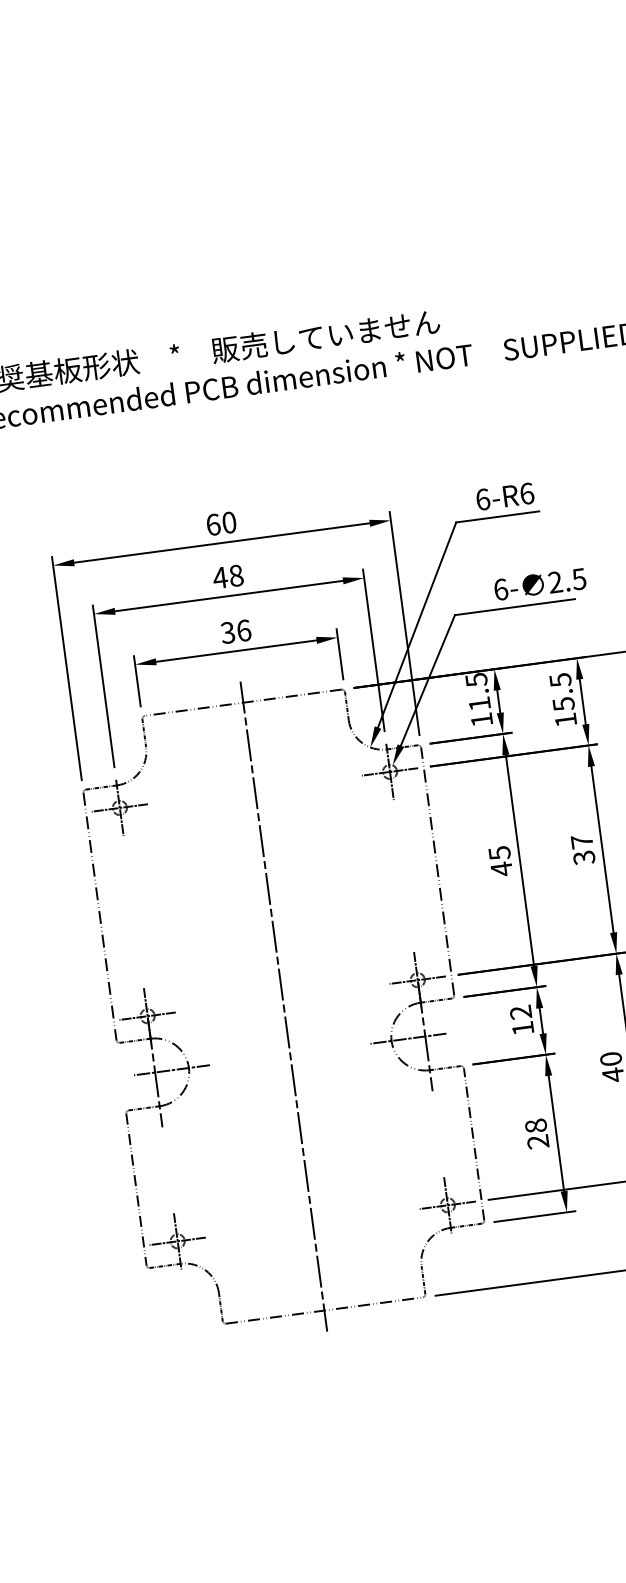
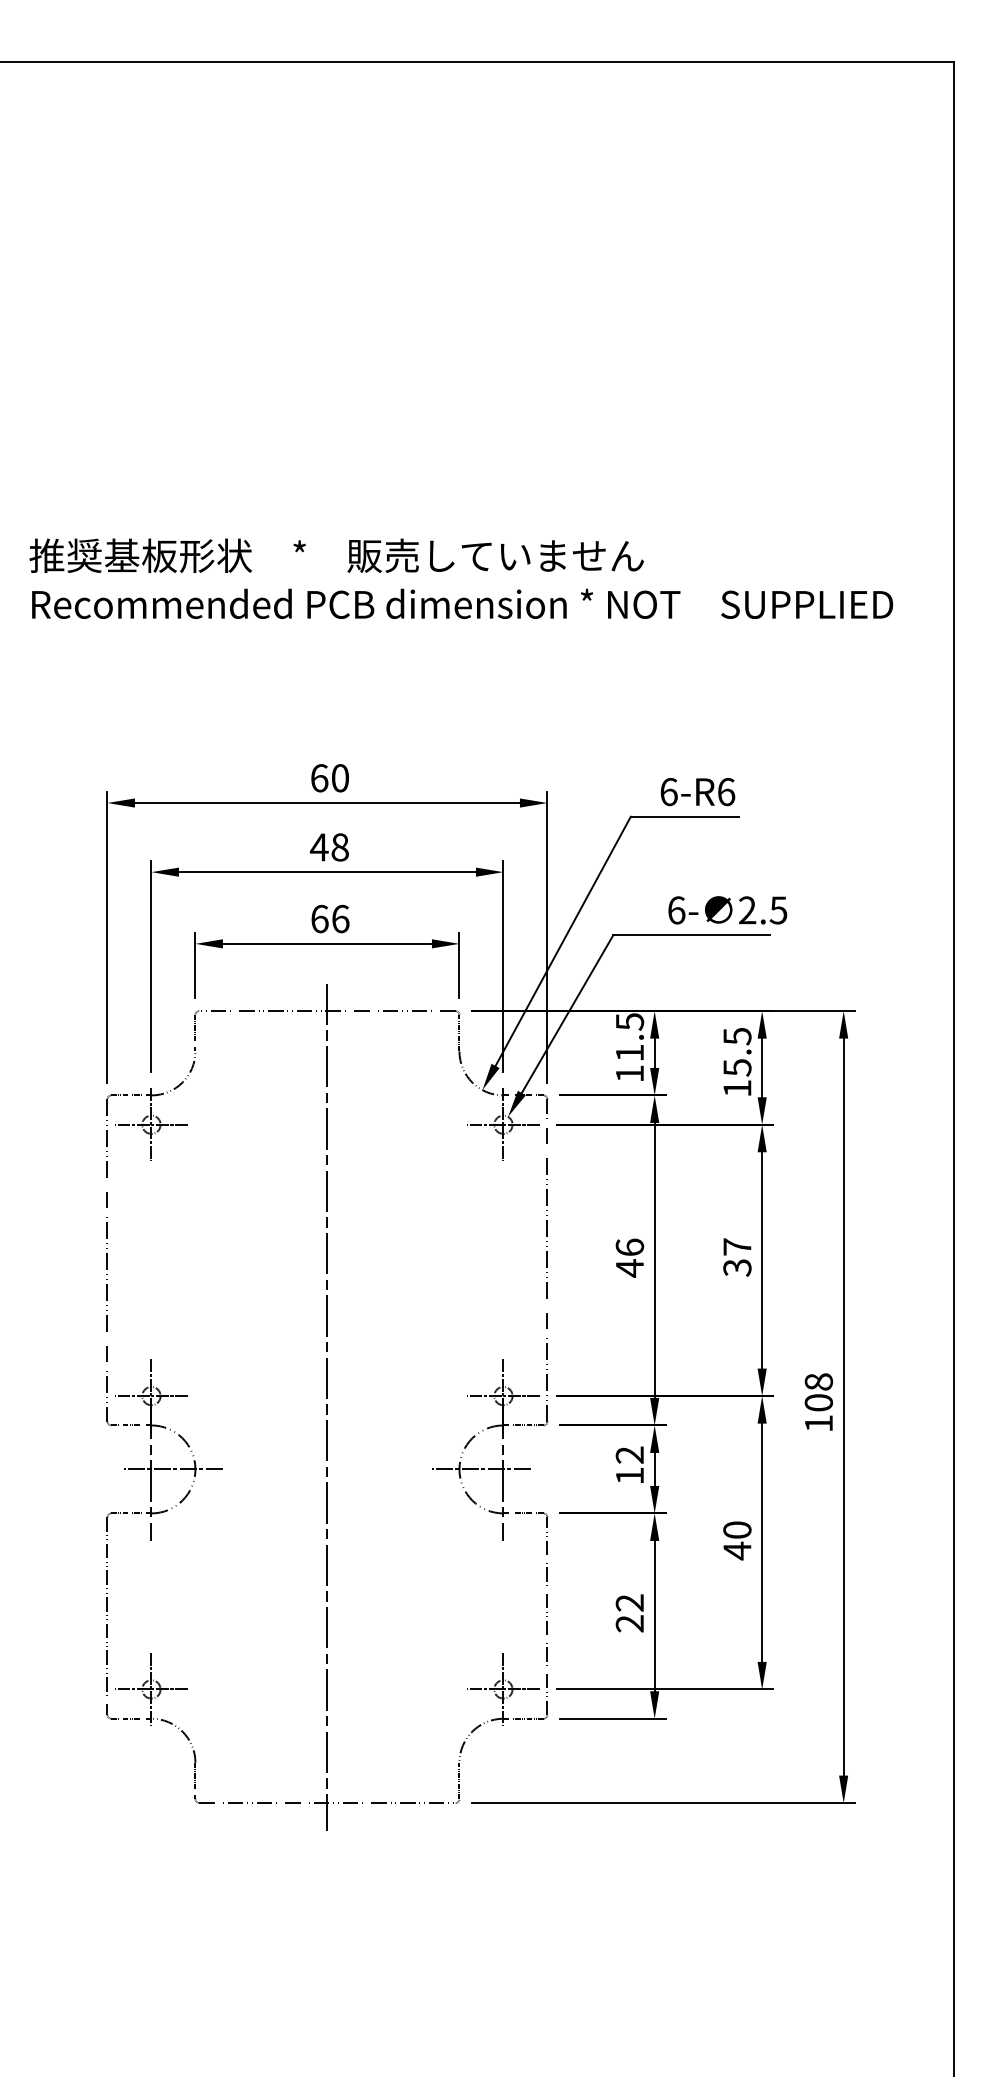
text: (227, 632) -> (319, 918), 36 -> 66
text: (499, 853) -> (629, 1247), 45 -> 46
text: (535, 1125) -> (629, 1602), 28 -> 22

